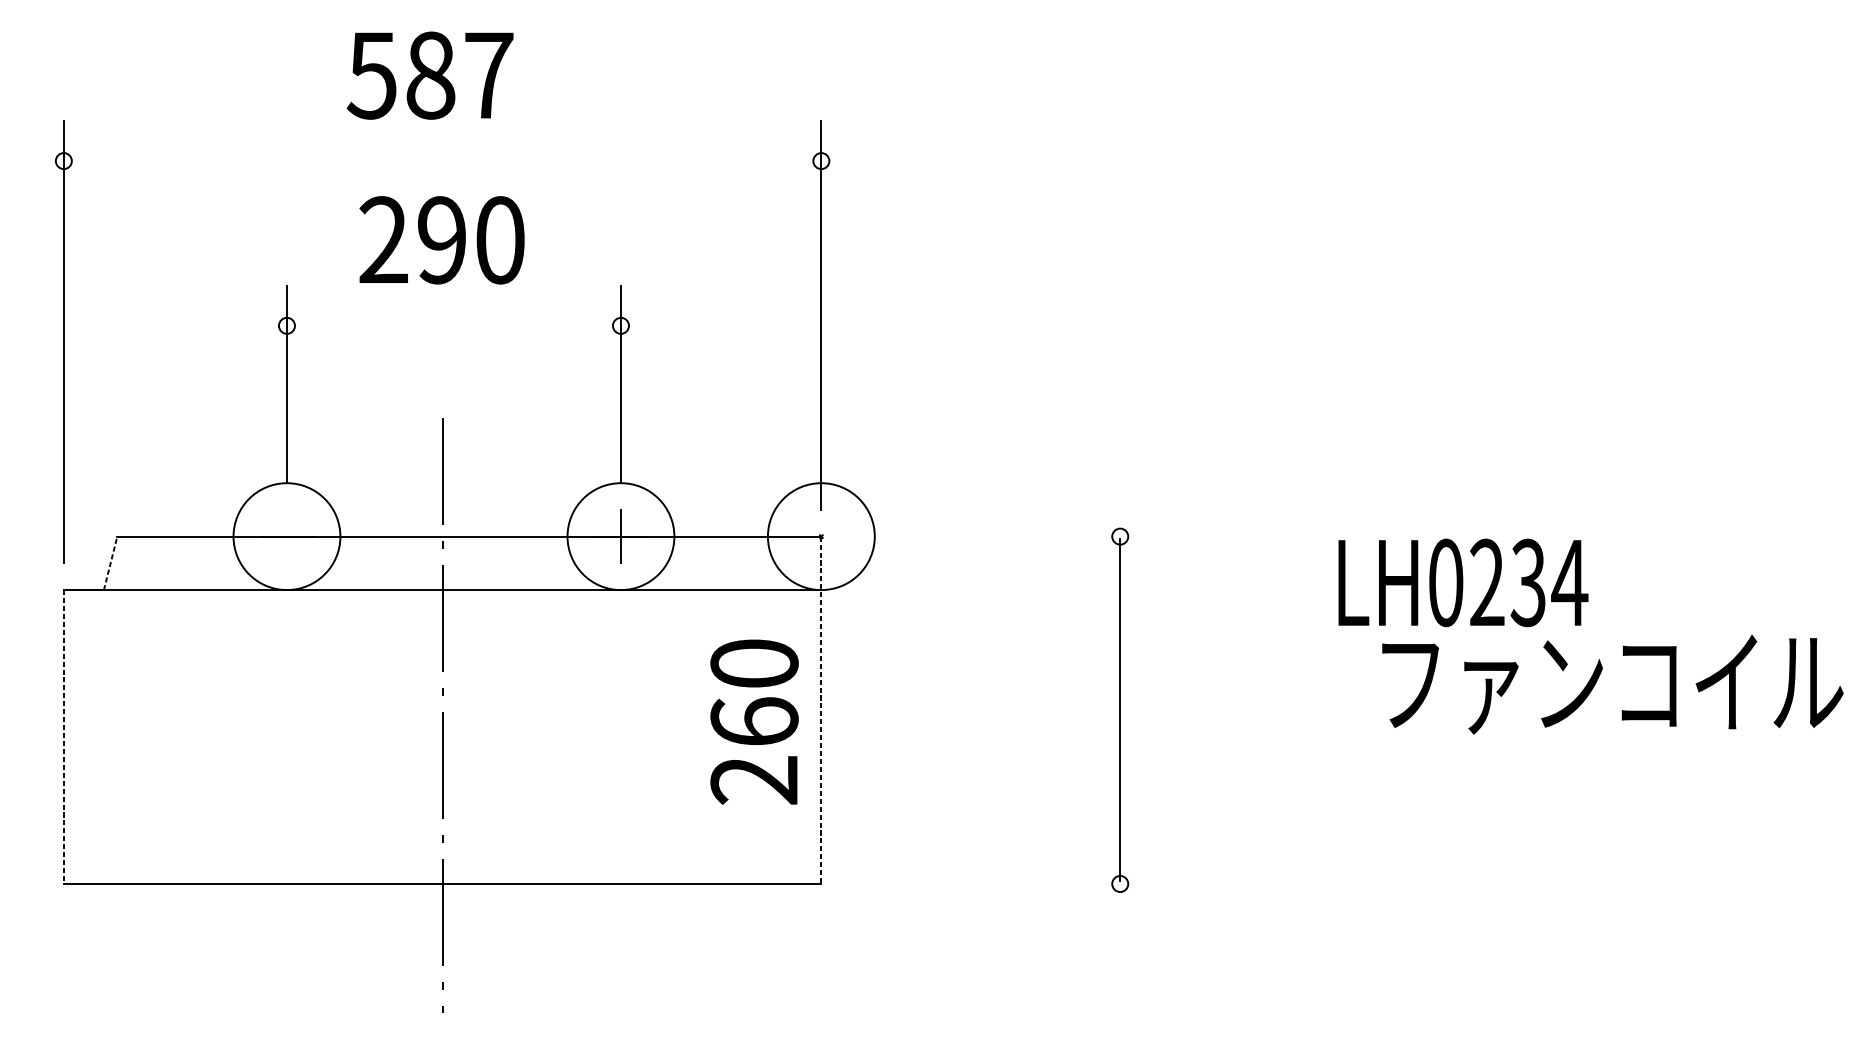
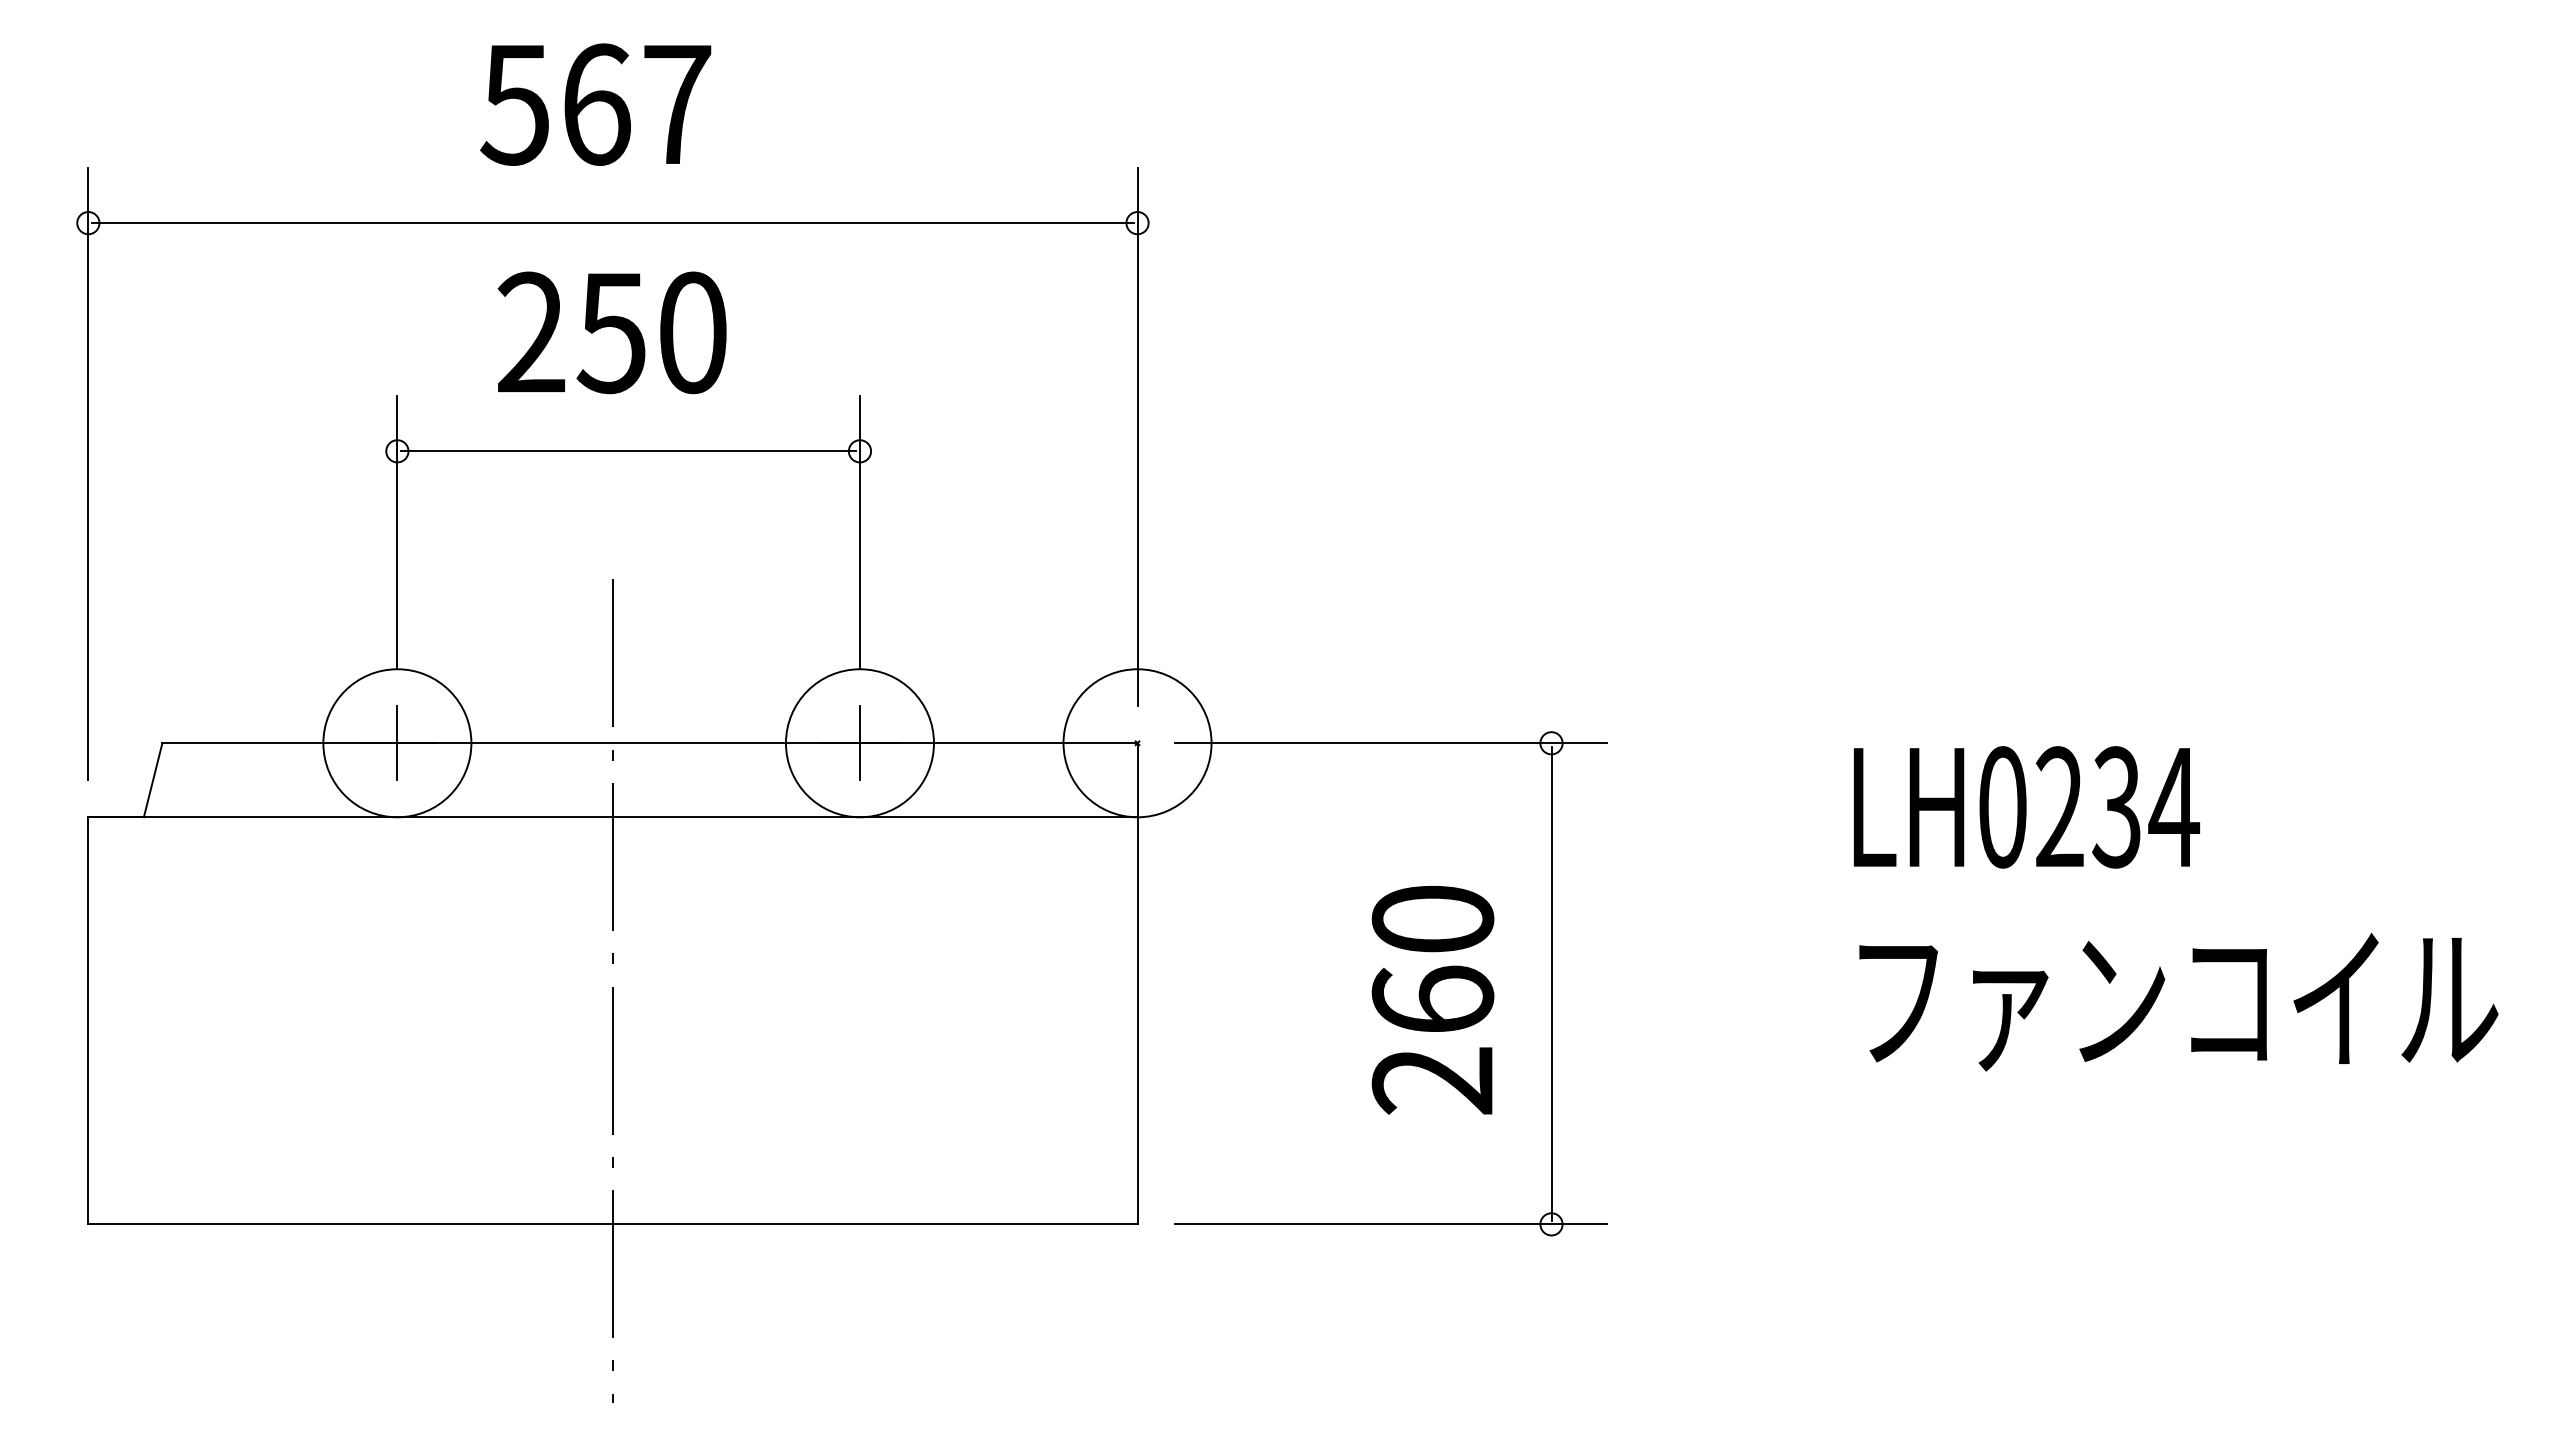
text: (430, 75) -> (596, 104), 587 -> 567
line: (442, 161) -> (612, 223), added
text: (440, 240) -> (610, 332), 290 -> 250
line: (453, 325) -> (628, 451), added
line: (287, 536) -> (397, 743), added
line: (1004, 536) -> (1390, 743), added
line: (110, 562) -> (153, 779), dashed -> solid
text: (1612, 684) -> (2178, 1001), moved
line: (821, 710) -> (1137, 983), dashed -> solid
text: (754, 722) -> (1432, 1000), moved
line: (63, 736) -> (88, 1020), dashed -> solid
line: (1004, 884) -> (1390, 1224), added

